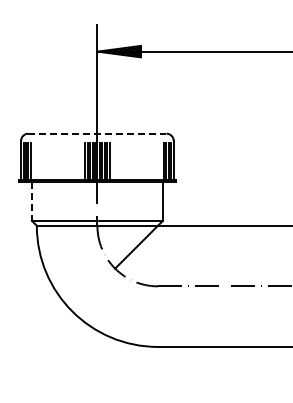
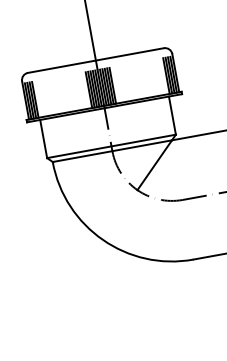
line: (97, 133) -> (95, 60), dashed -> solid
line: (32, 202) -> (44, 139), dashed -> solid

